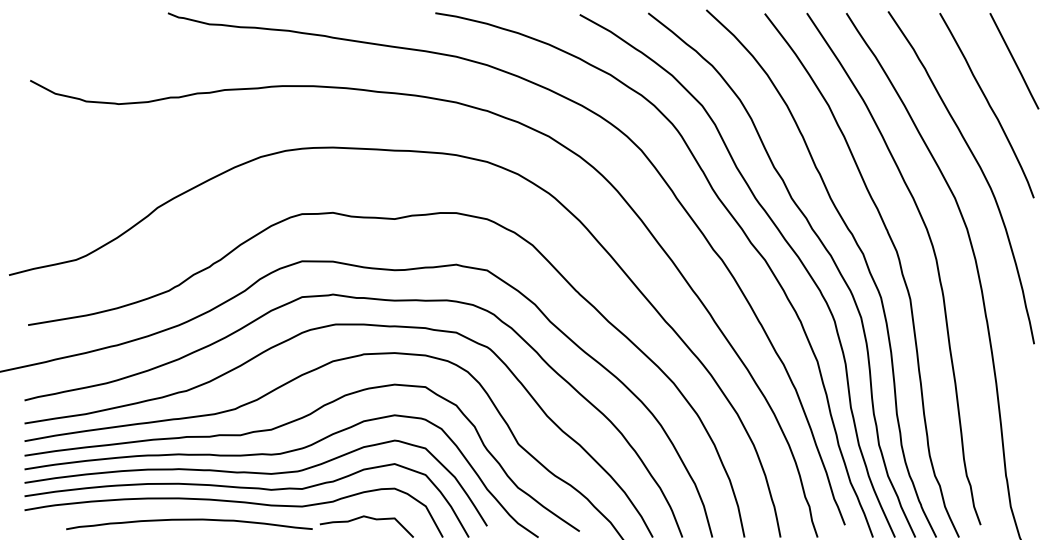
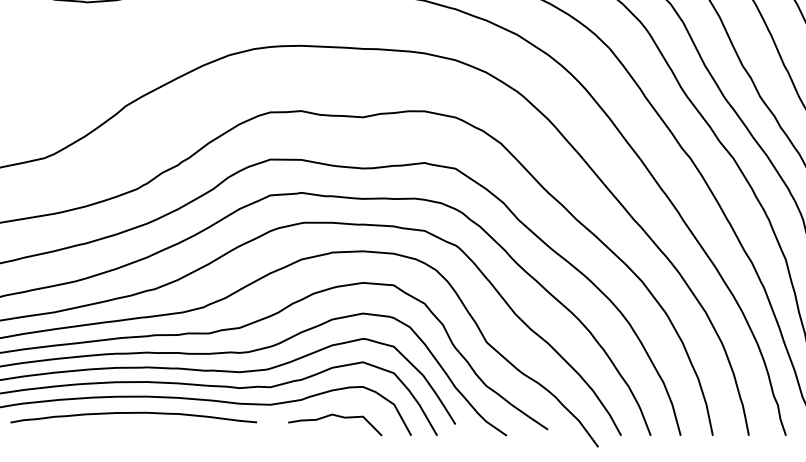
curve: (189, 520) -> (133, 413), moved

